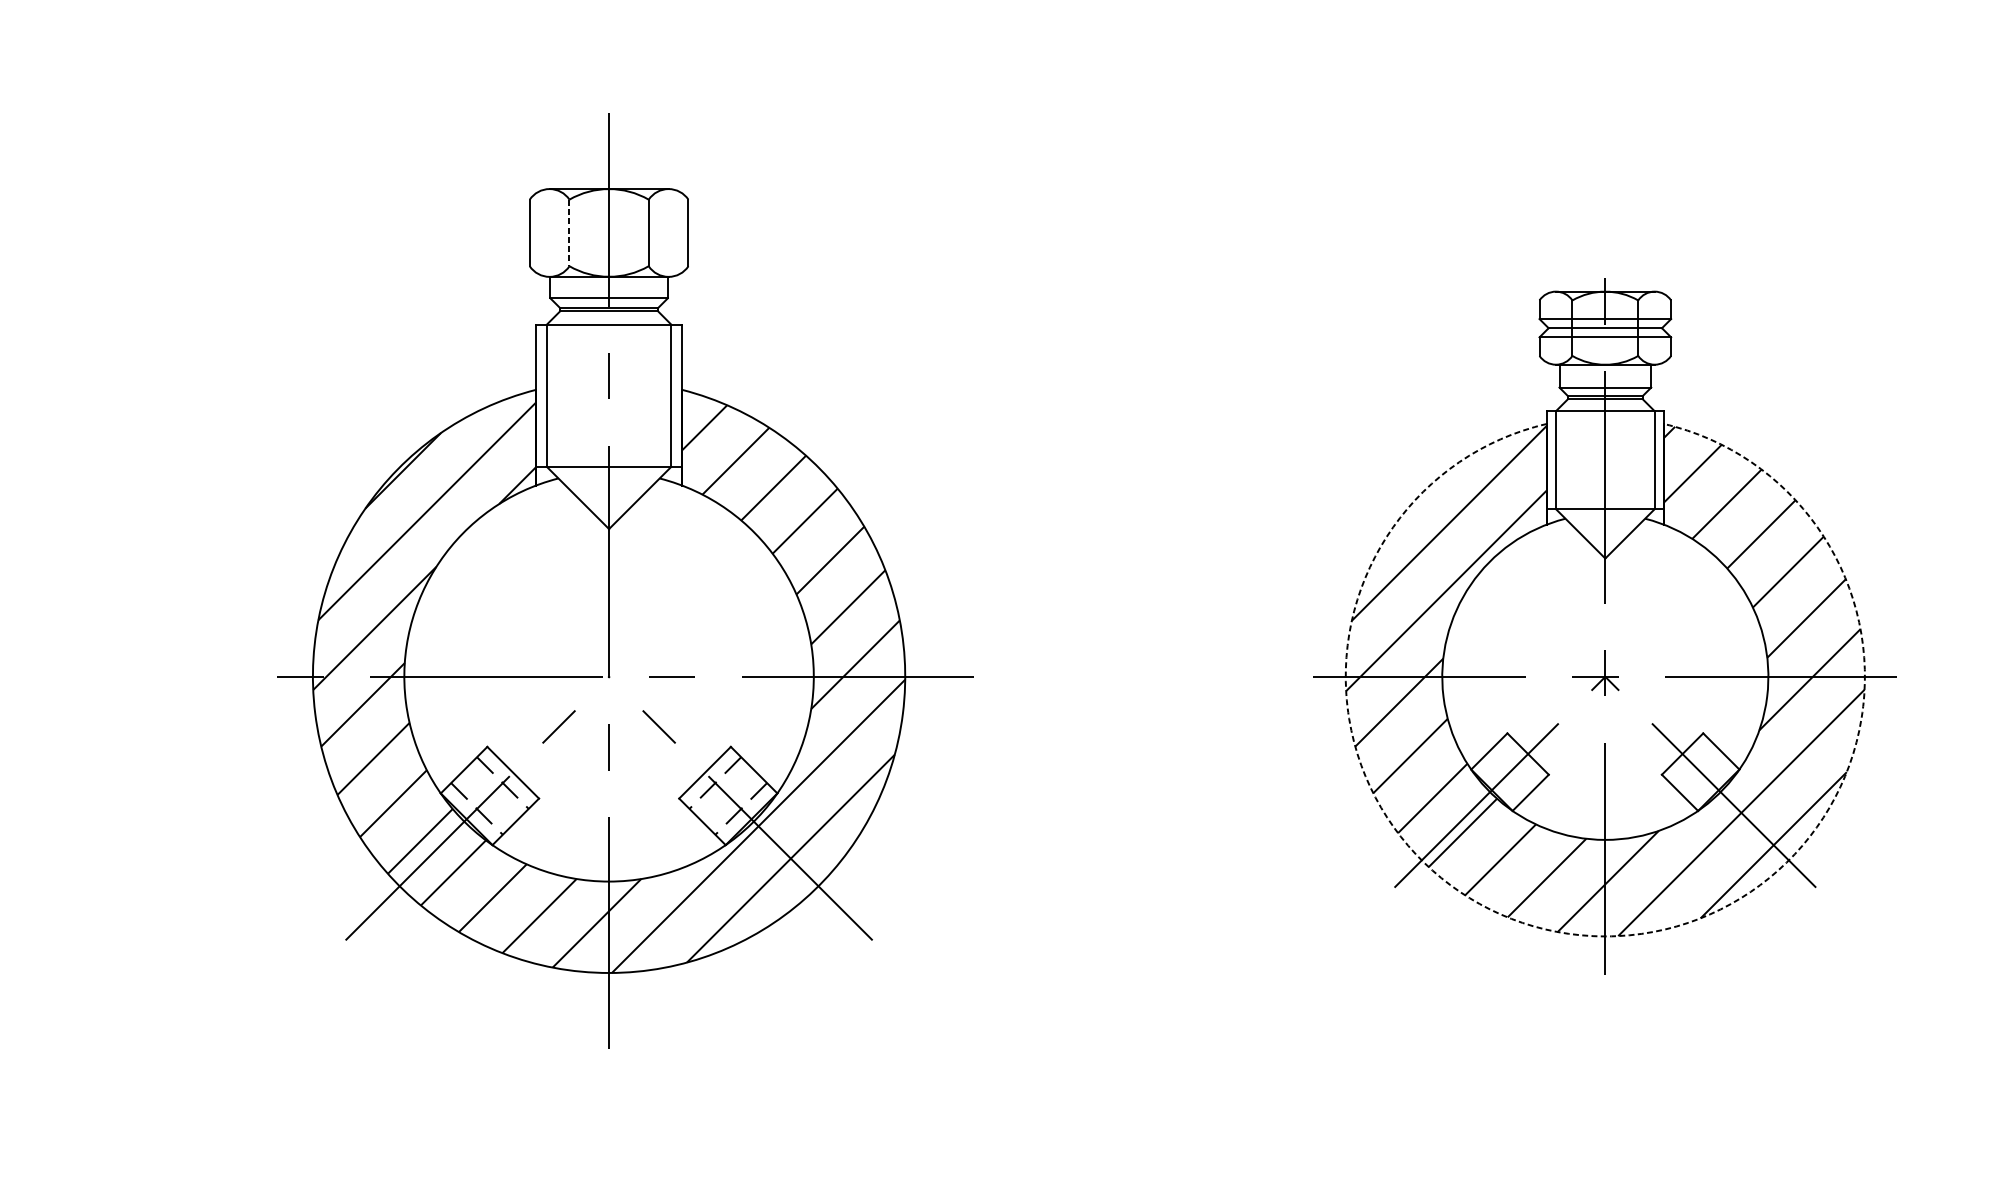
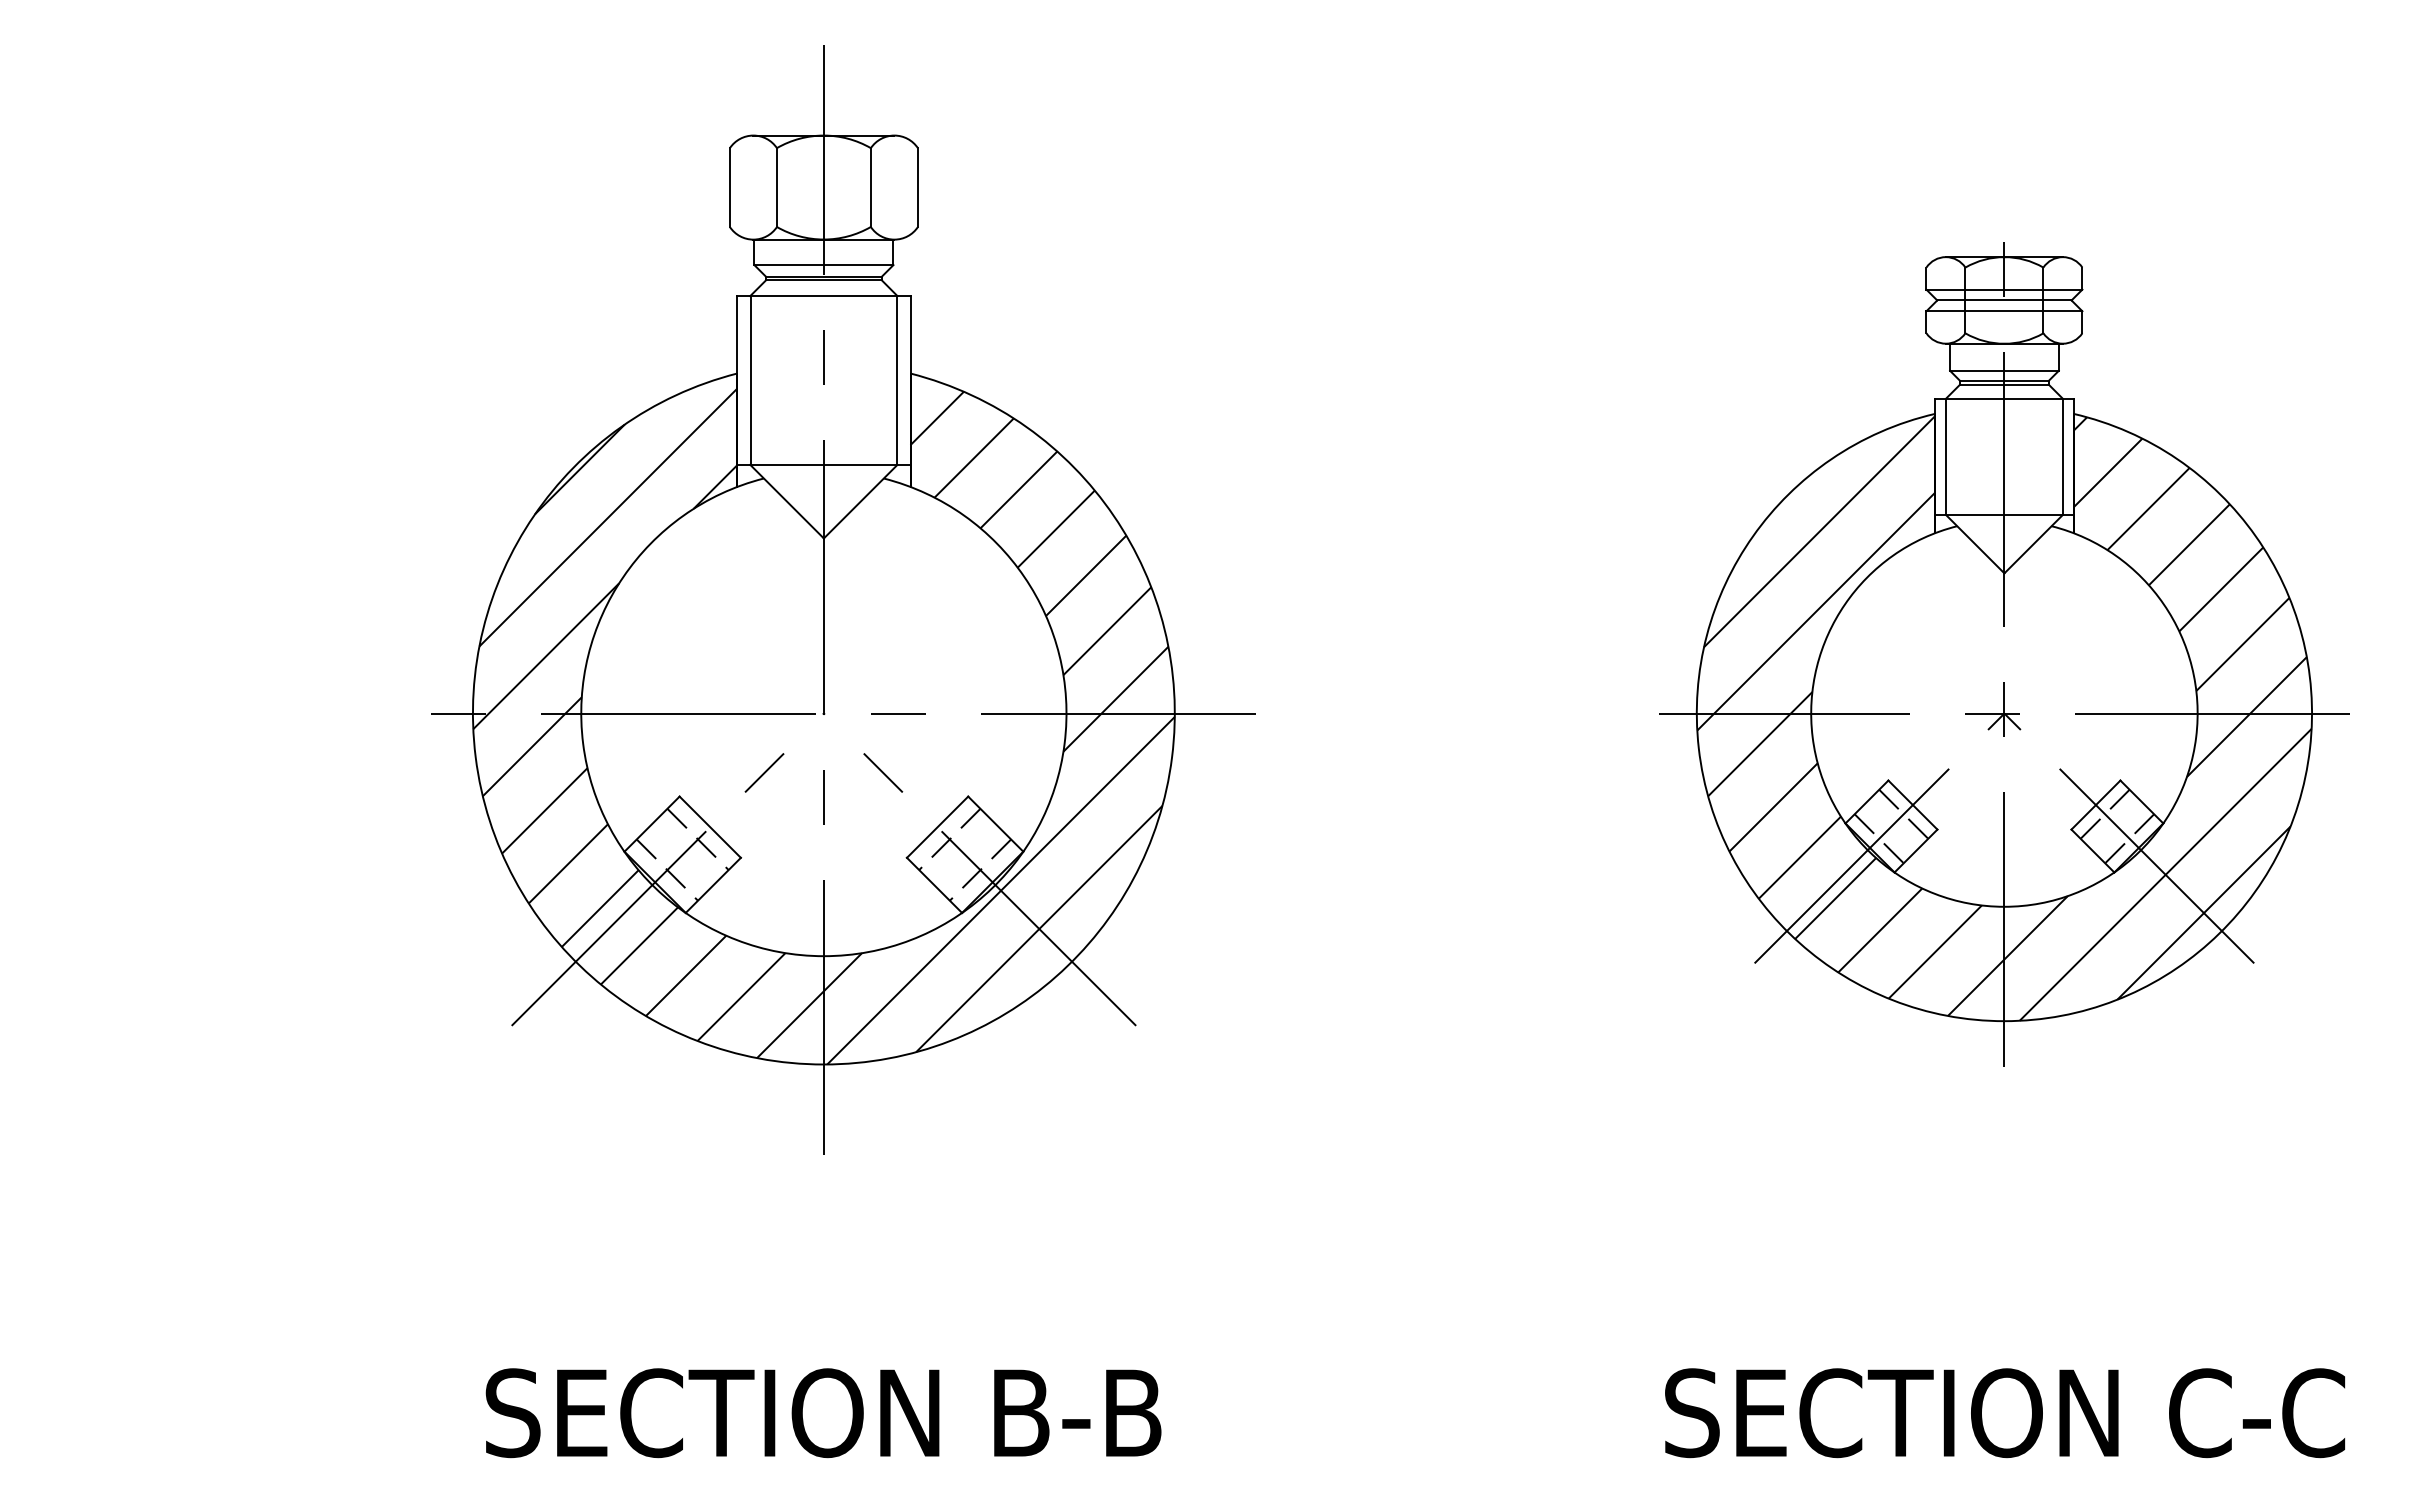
line: (569, 233) -> (776, 188), dashed -> solid
line: (1520, 761) -> (1903, 813), added
line: (1689, 761) -> (2104, 813), added
line: (1499, 782) -> (1878, 838), added
line: (1710, 782) -> (2129, 838), added
arc: (1605, 936) -> (2004, 1021), dashed -> solid

